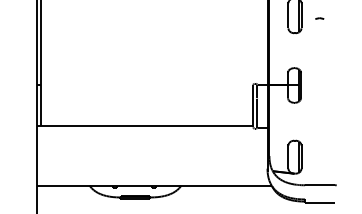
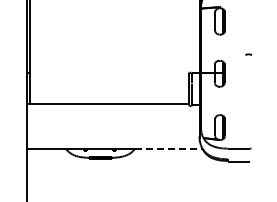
part: (319, 18) -> (248, 54), moved
line: (226, 185) -> (168, 148), solid -> dashed

